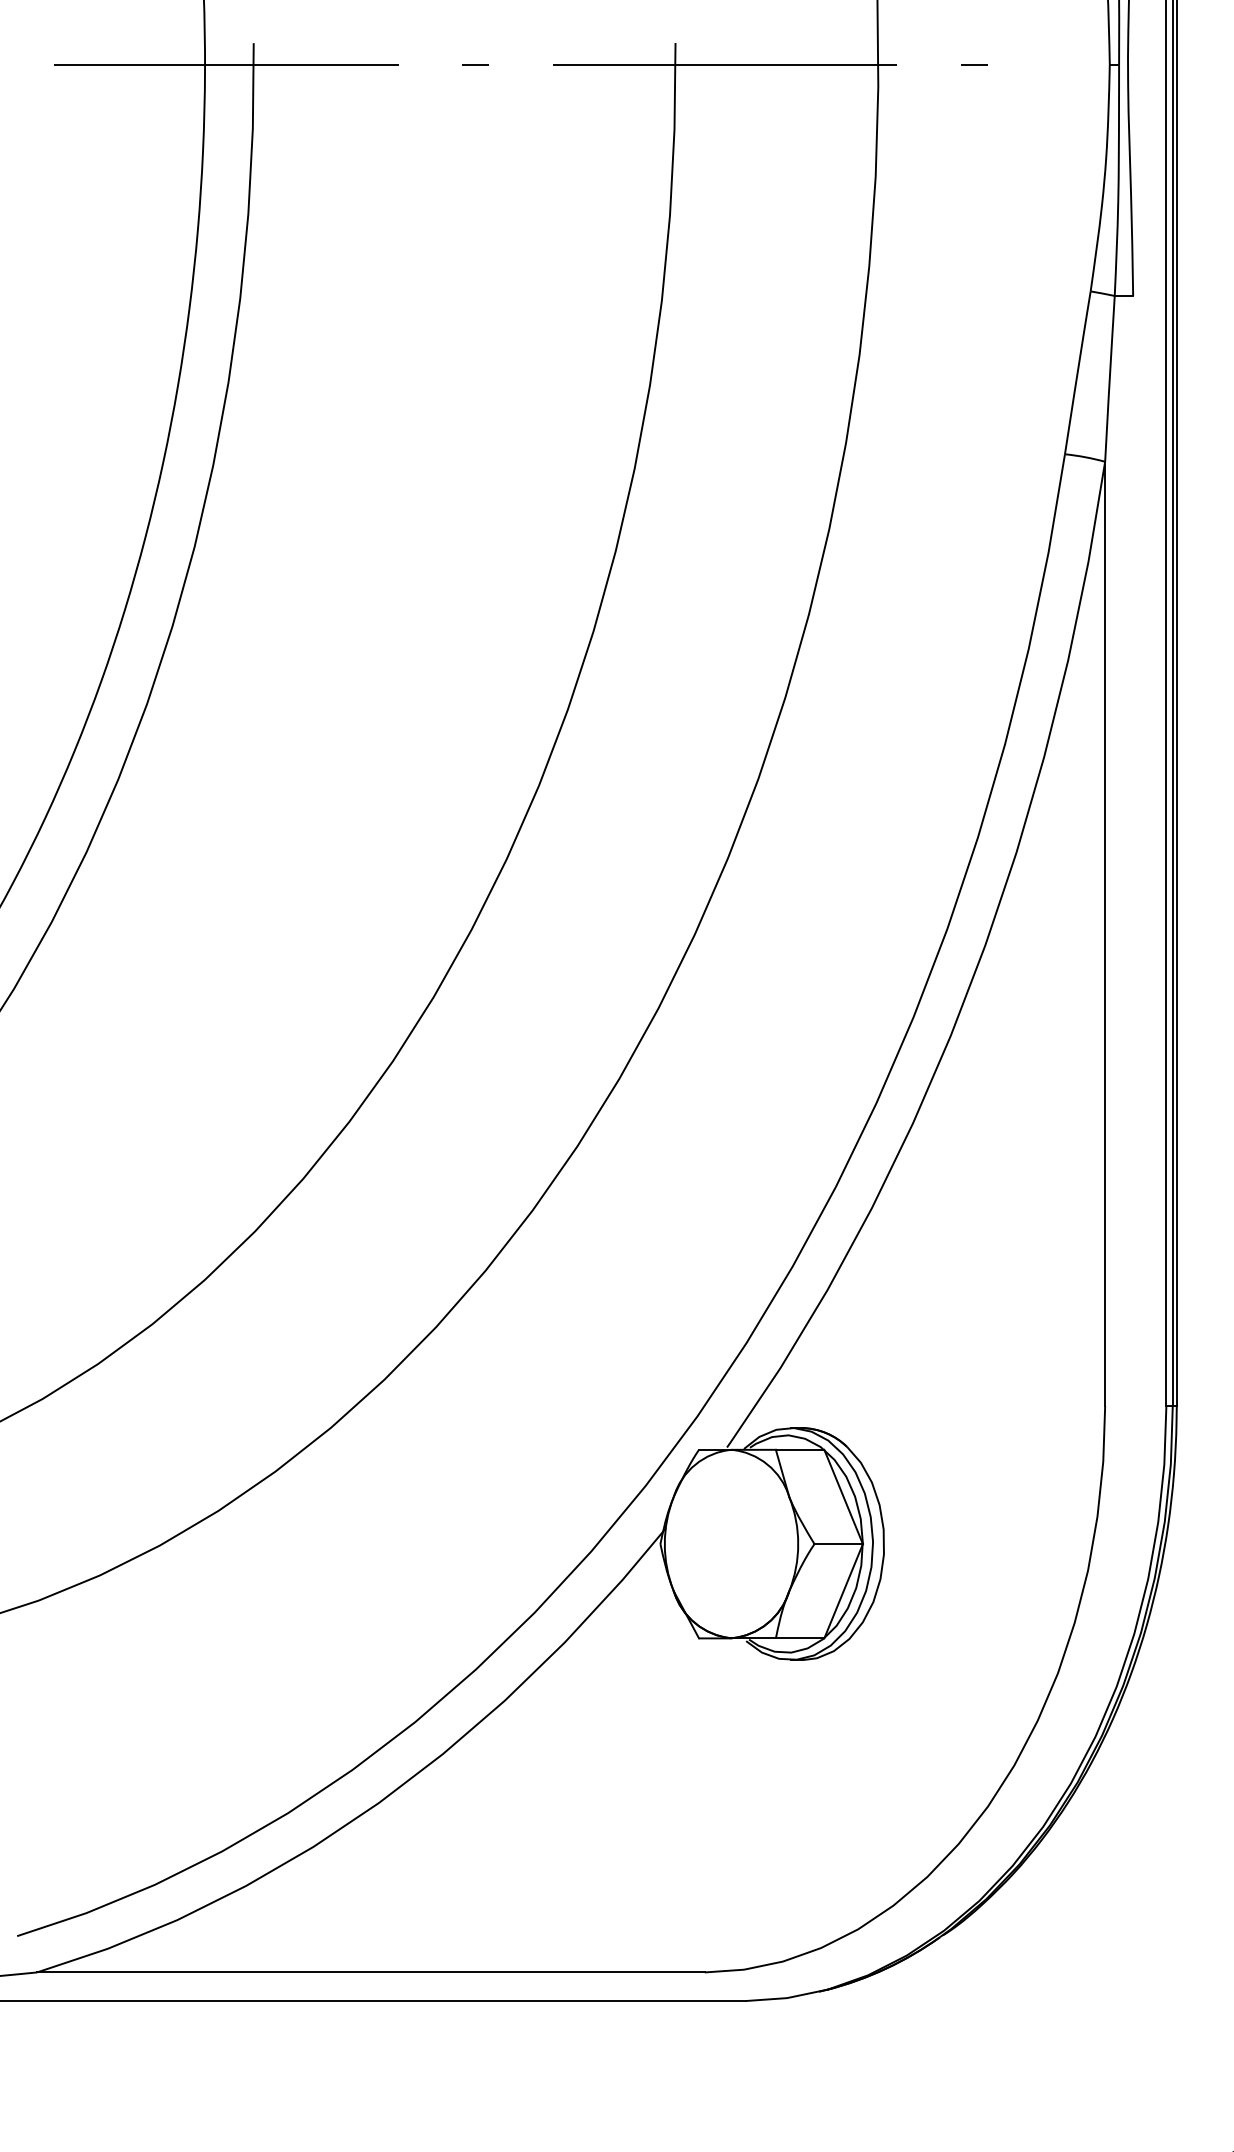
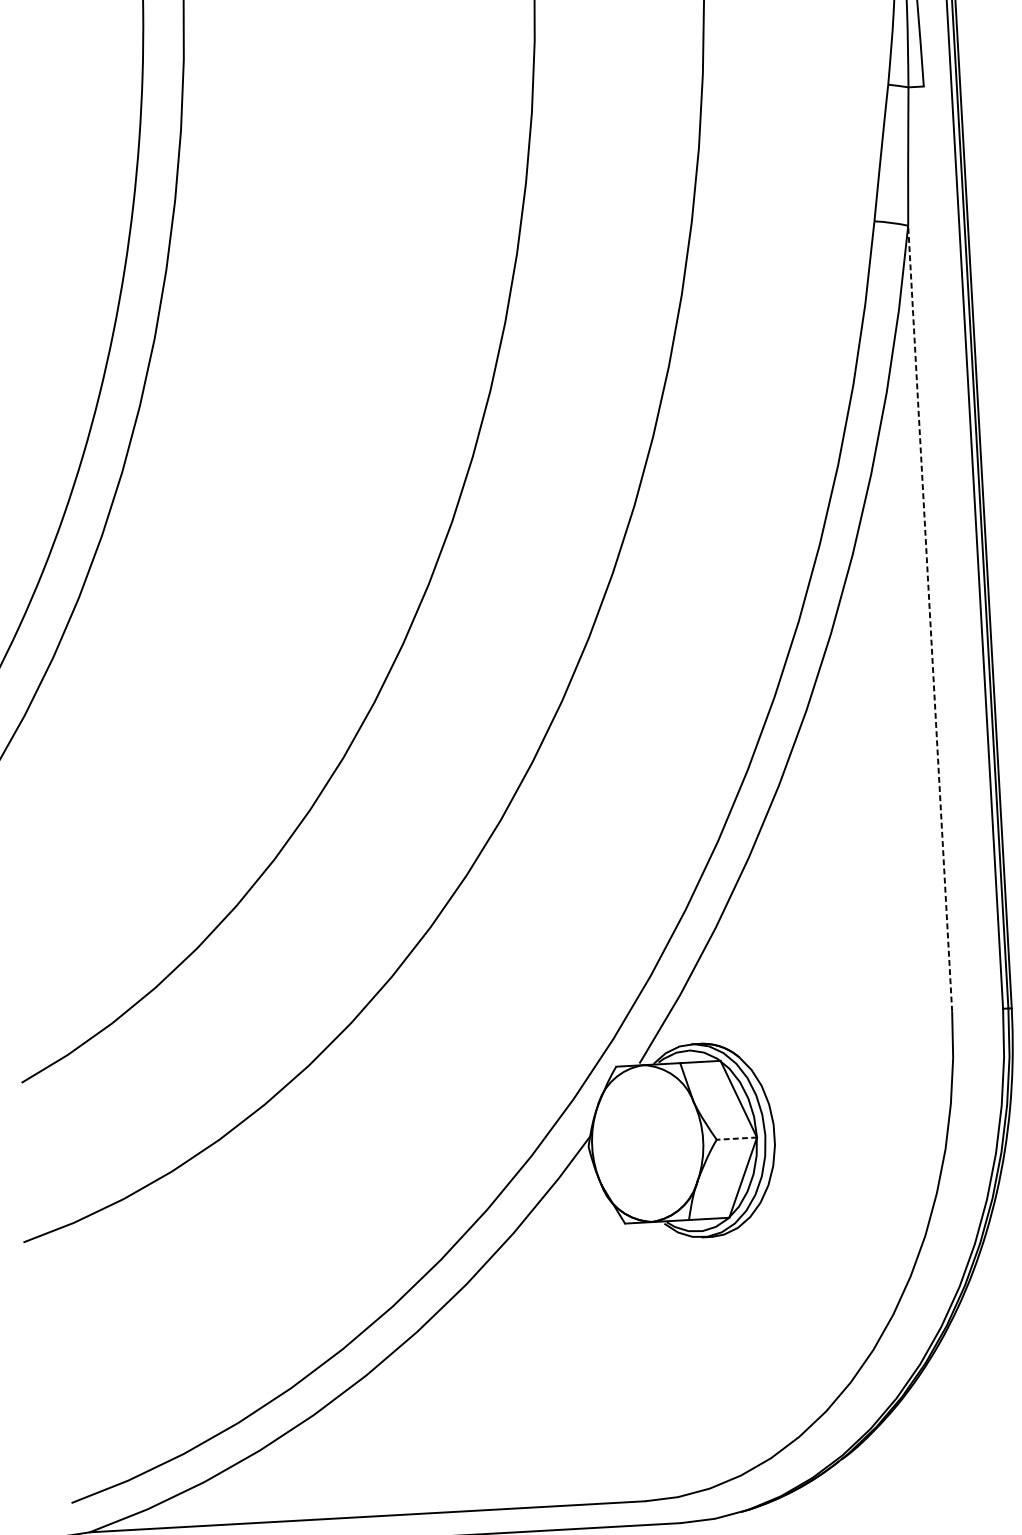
line: (1105, 933) -> (930, 618), solid -> dashed
line: (838, 1544) -> (736, 1138), solid -> dashed

